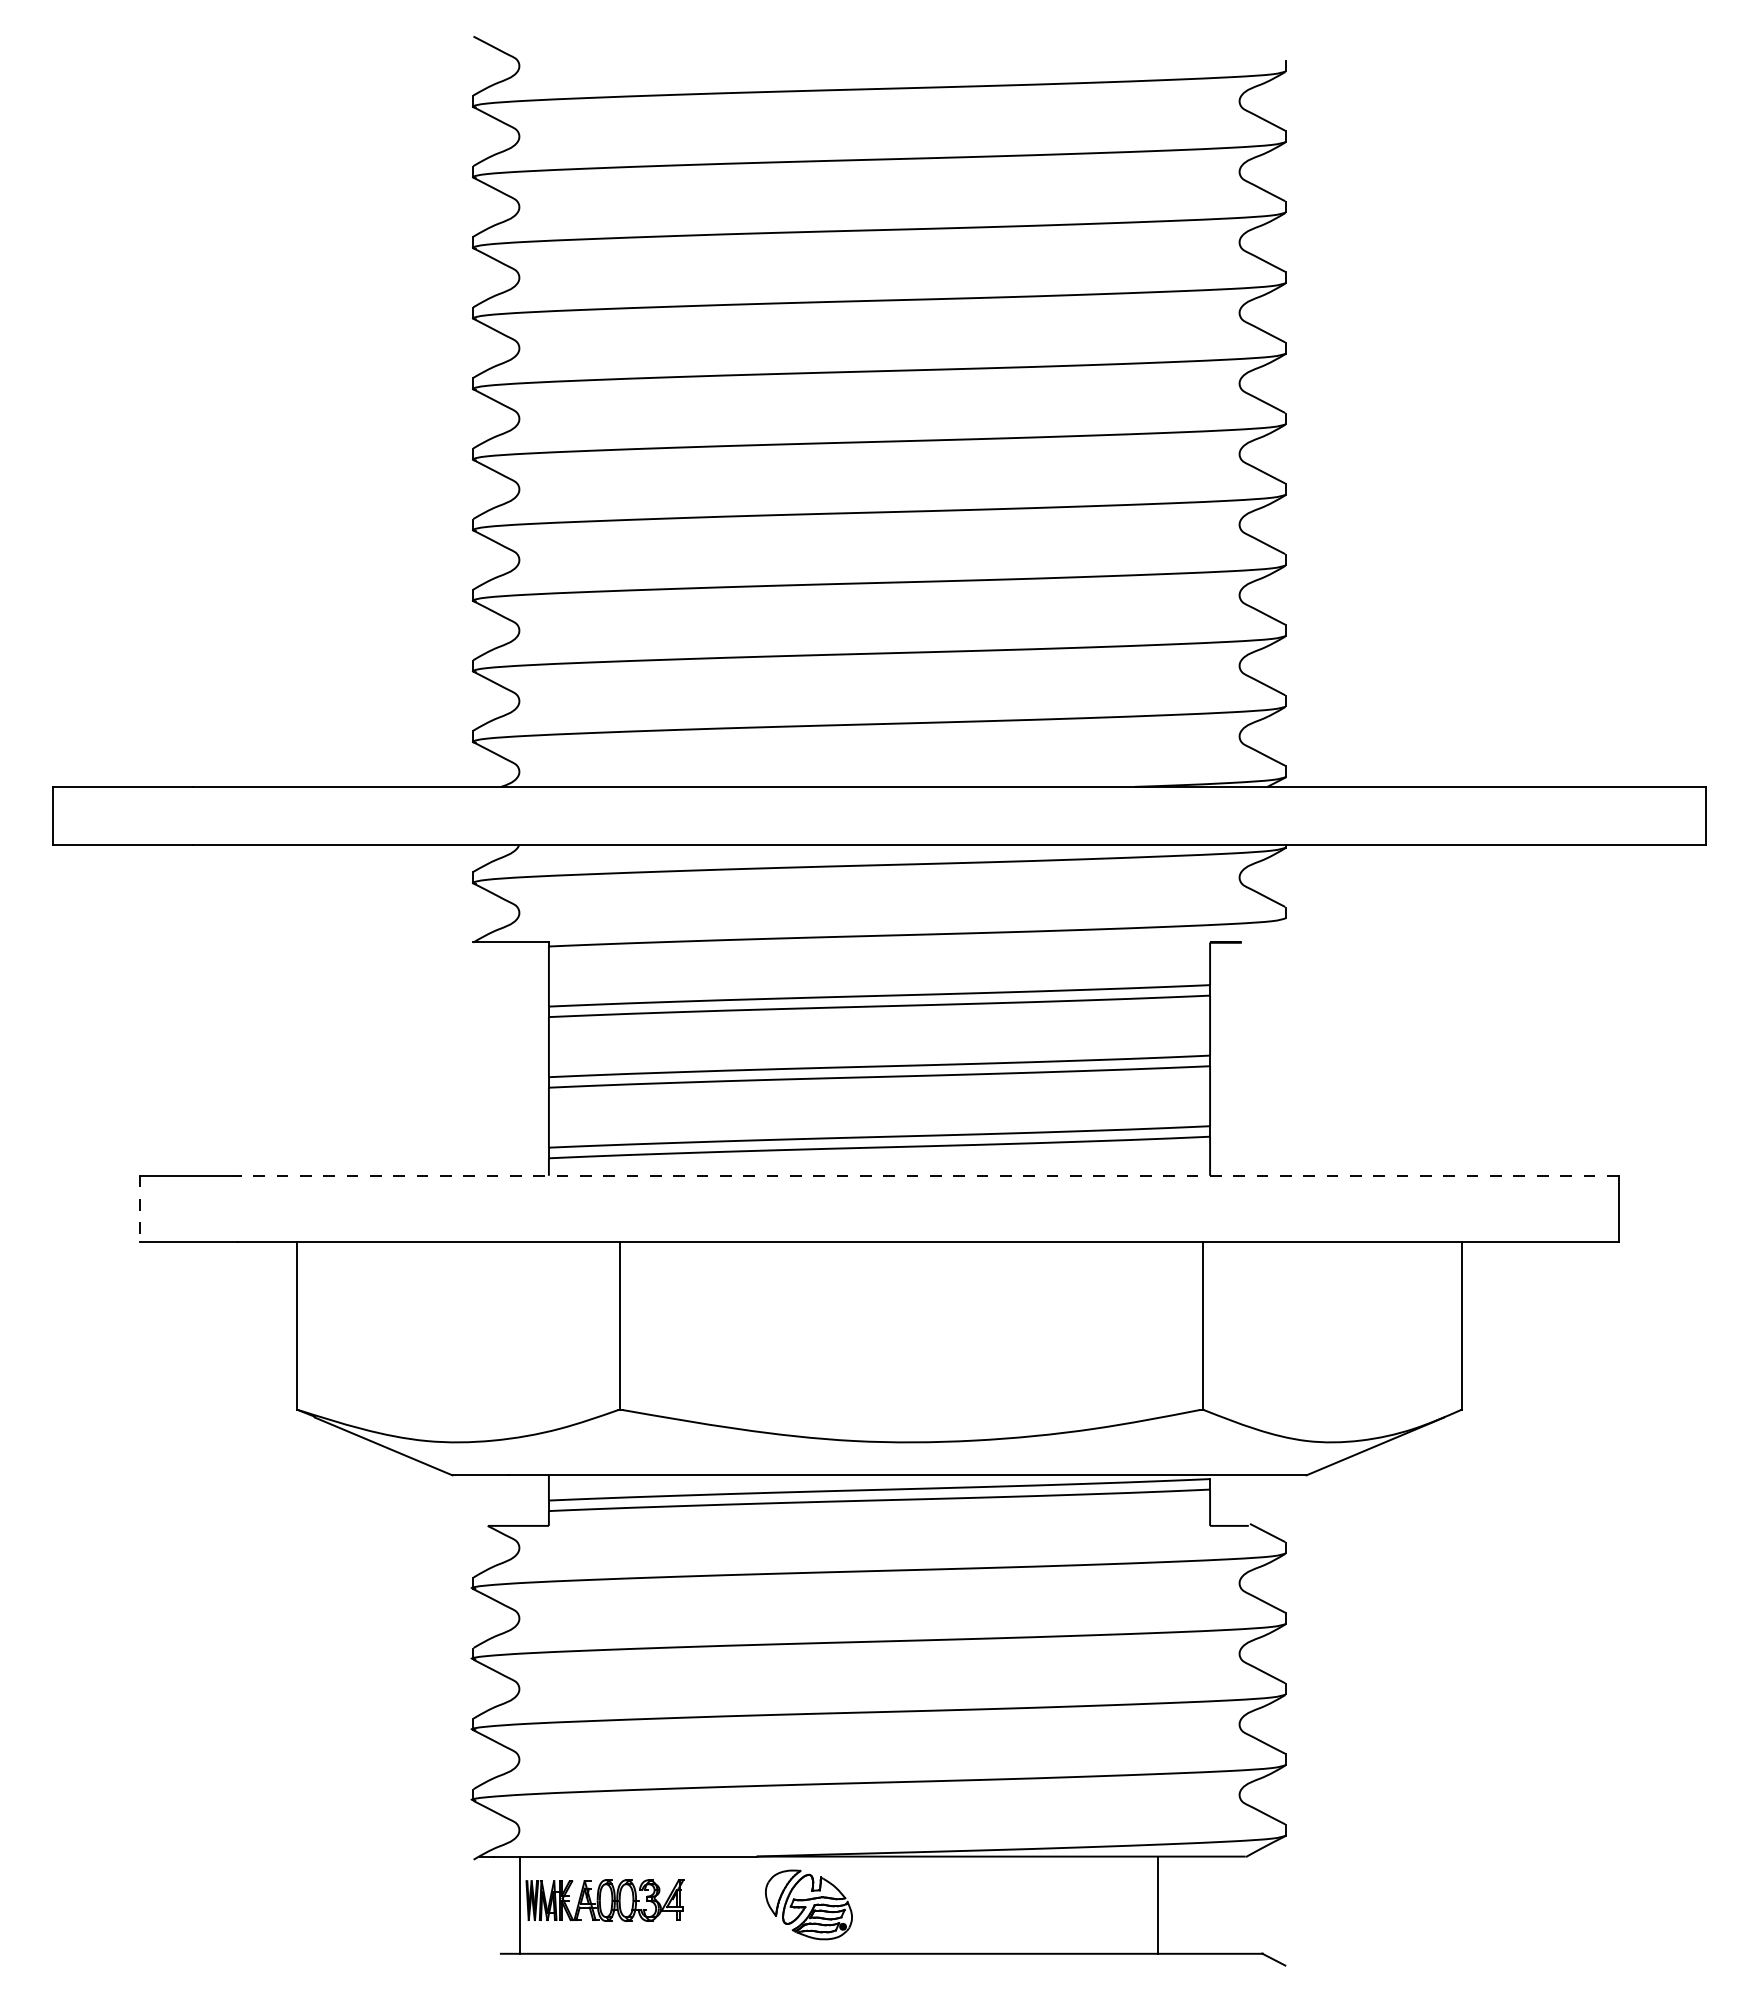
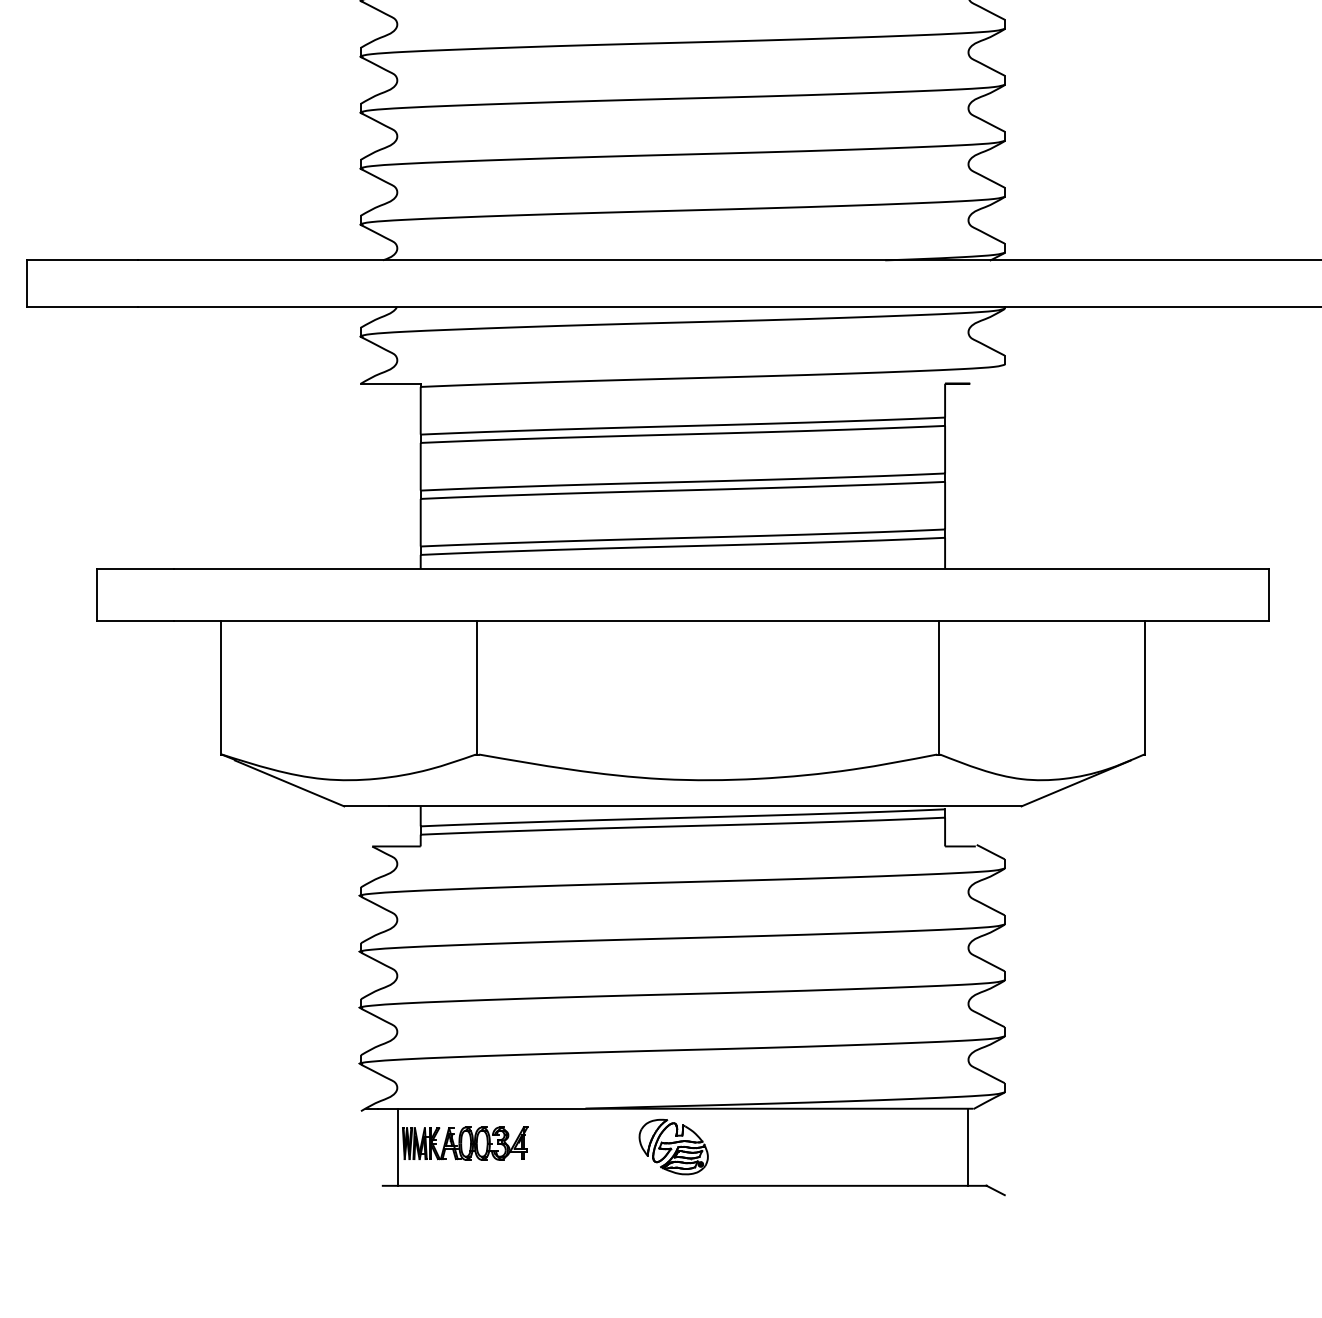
line: (927, 1175) -> (720, 568), dashed -> solid
line: (140, 1209) -> (96, 595), dashed -> solid
part: (808, 1904) -> (673, 1146), moved
line: (1158, 1904) -> (968, 1146), moved

